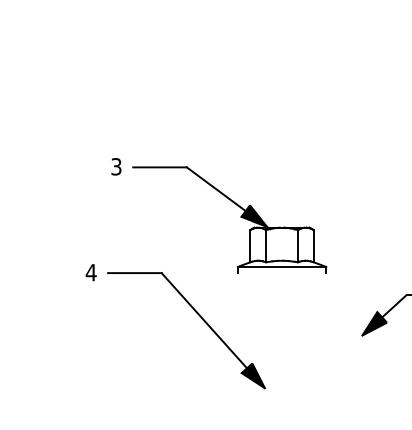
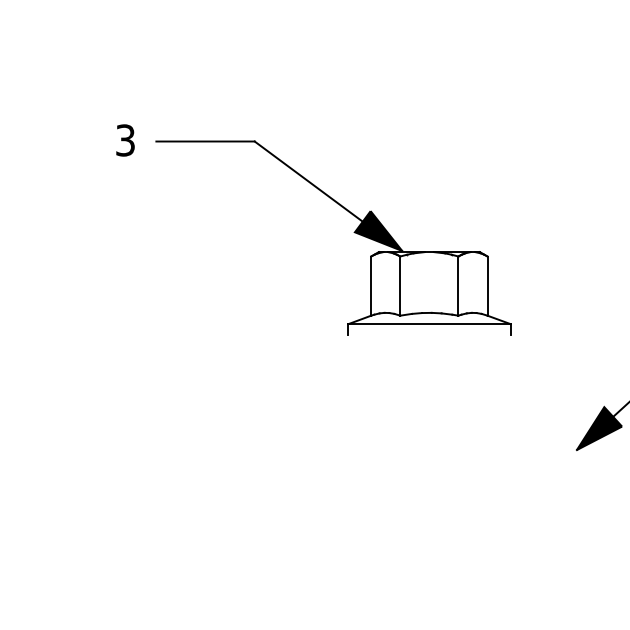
part: (193, 310) -> (266, 404), removed

